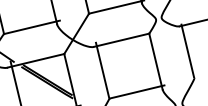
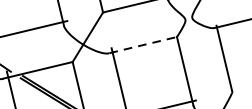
line: (122, 40) -> (144, 45), solid -> dashed

